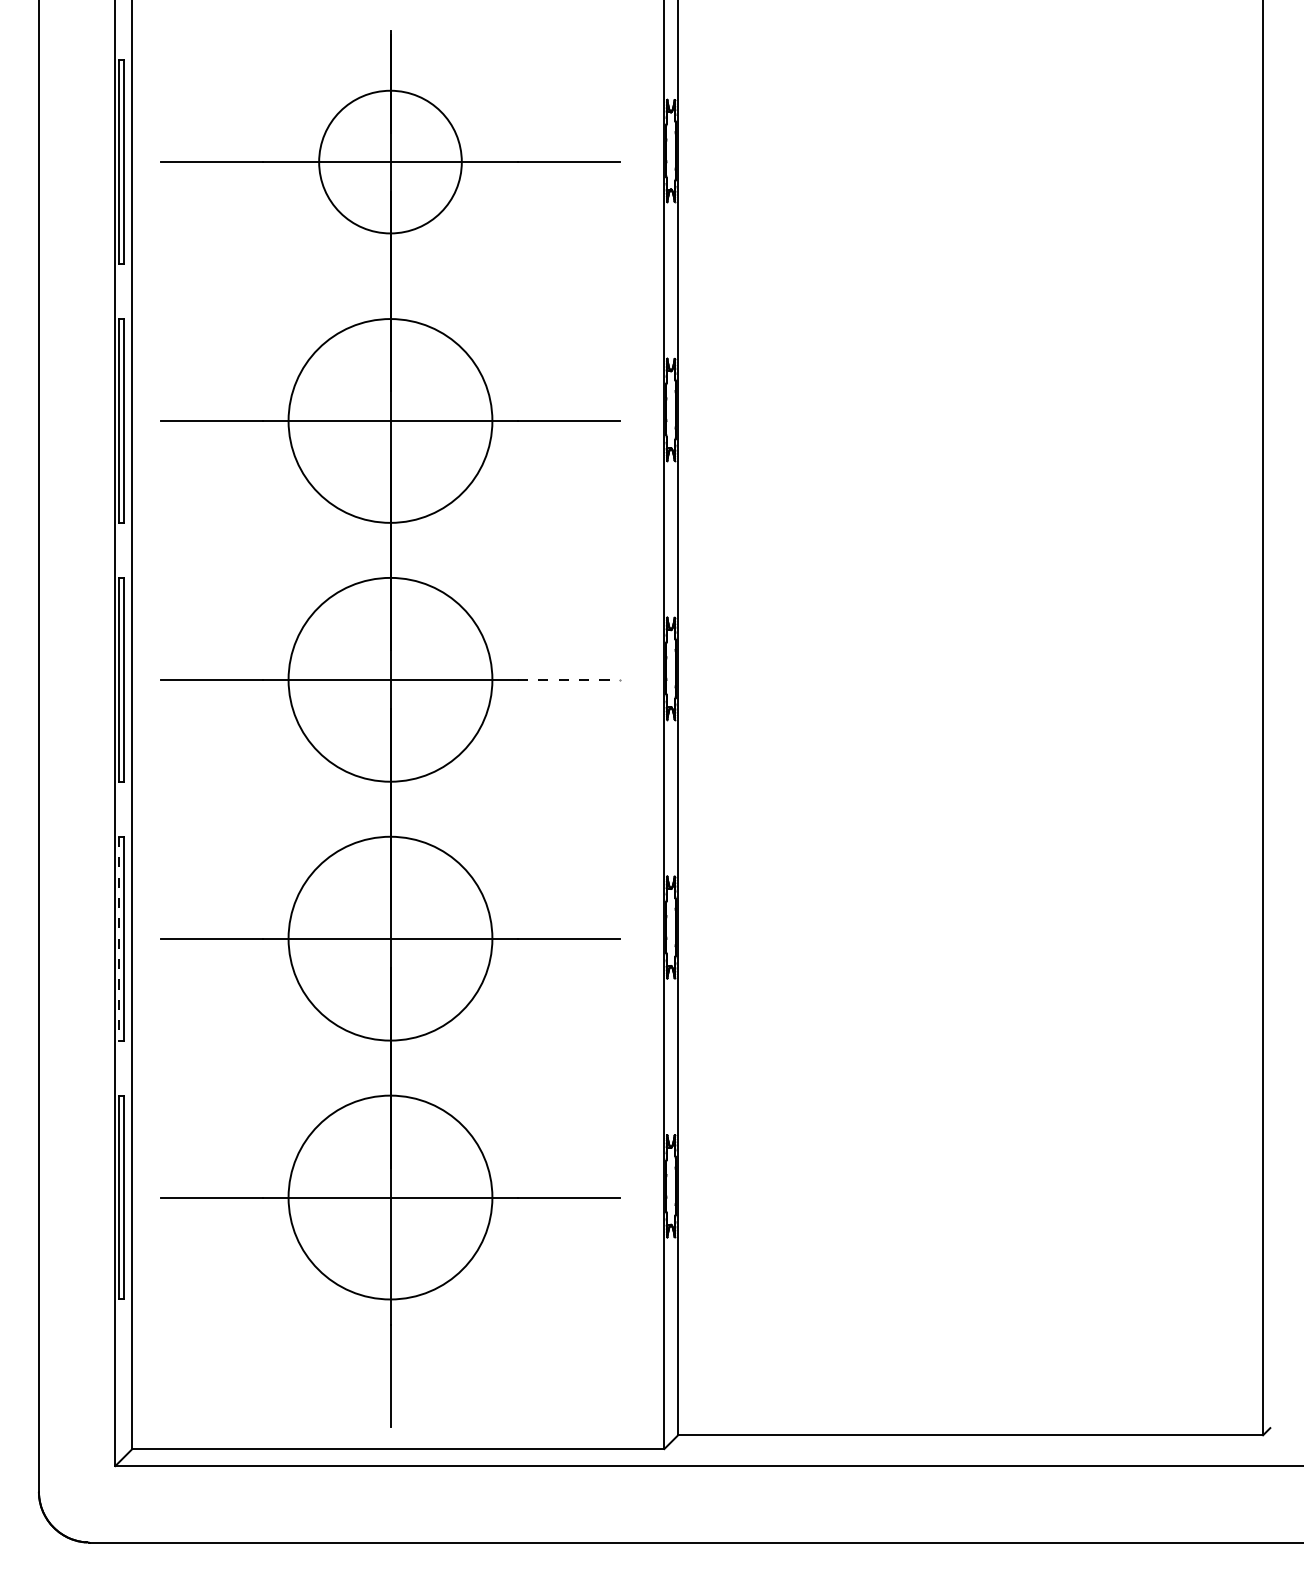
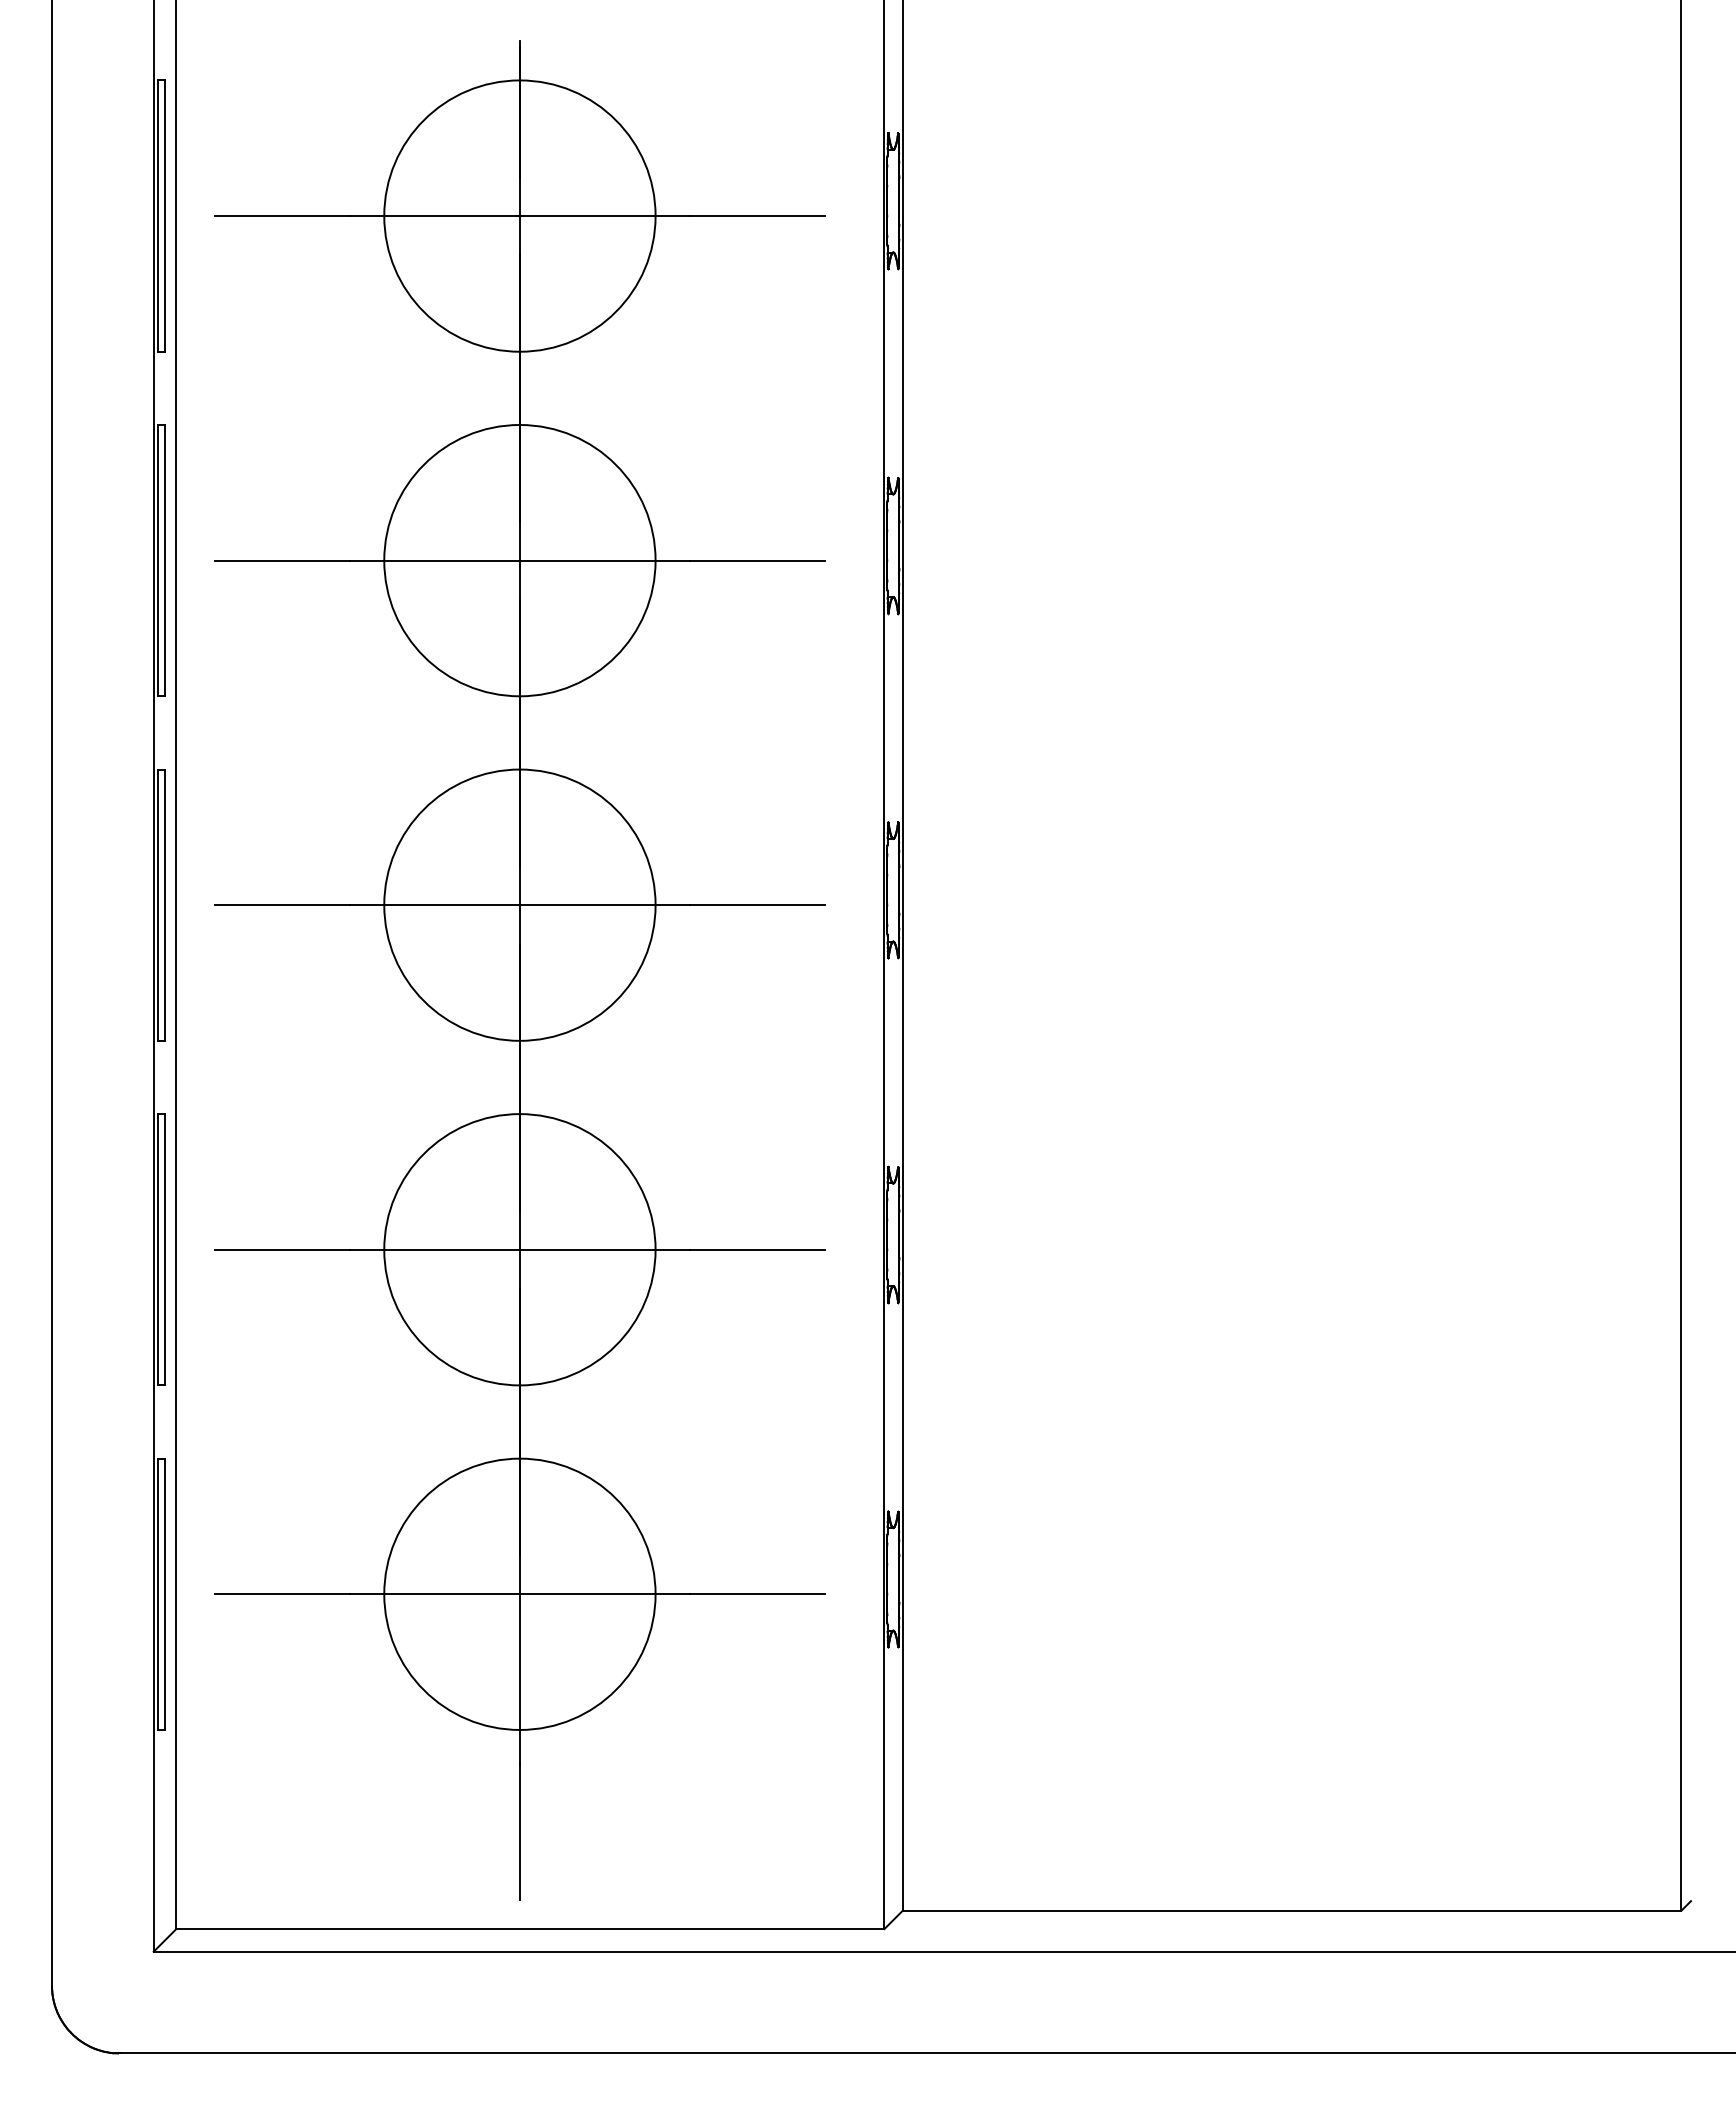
circle: (390, 161) -> (519, 215), size x1.43
line: (568, 680) -> (757, 905), dashed -> solid
line: (118, 938) -> (158, 1249), dashed -> solid

